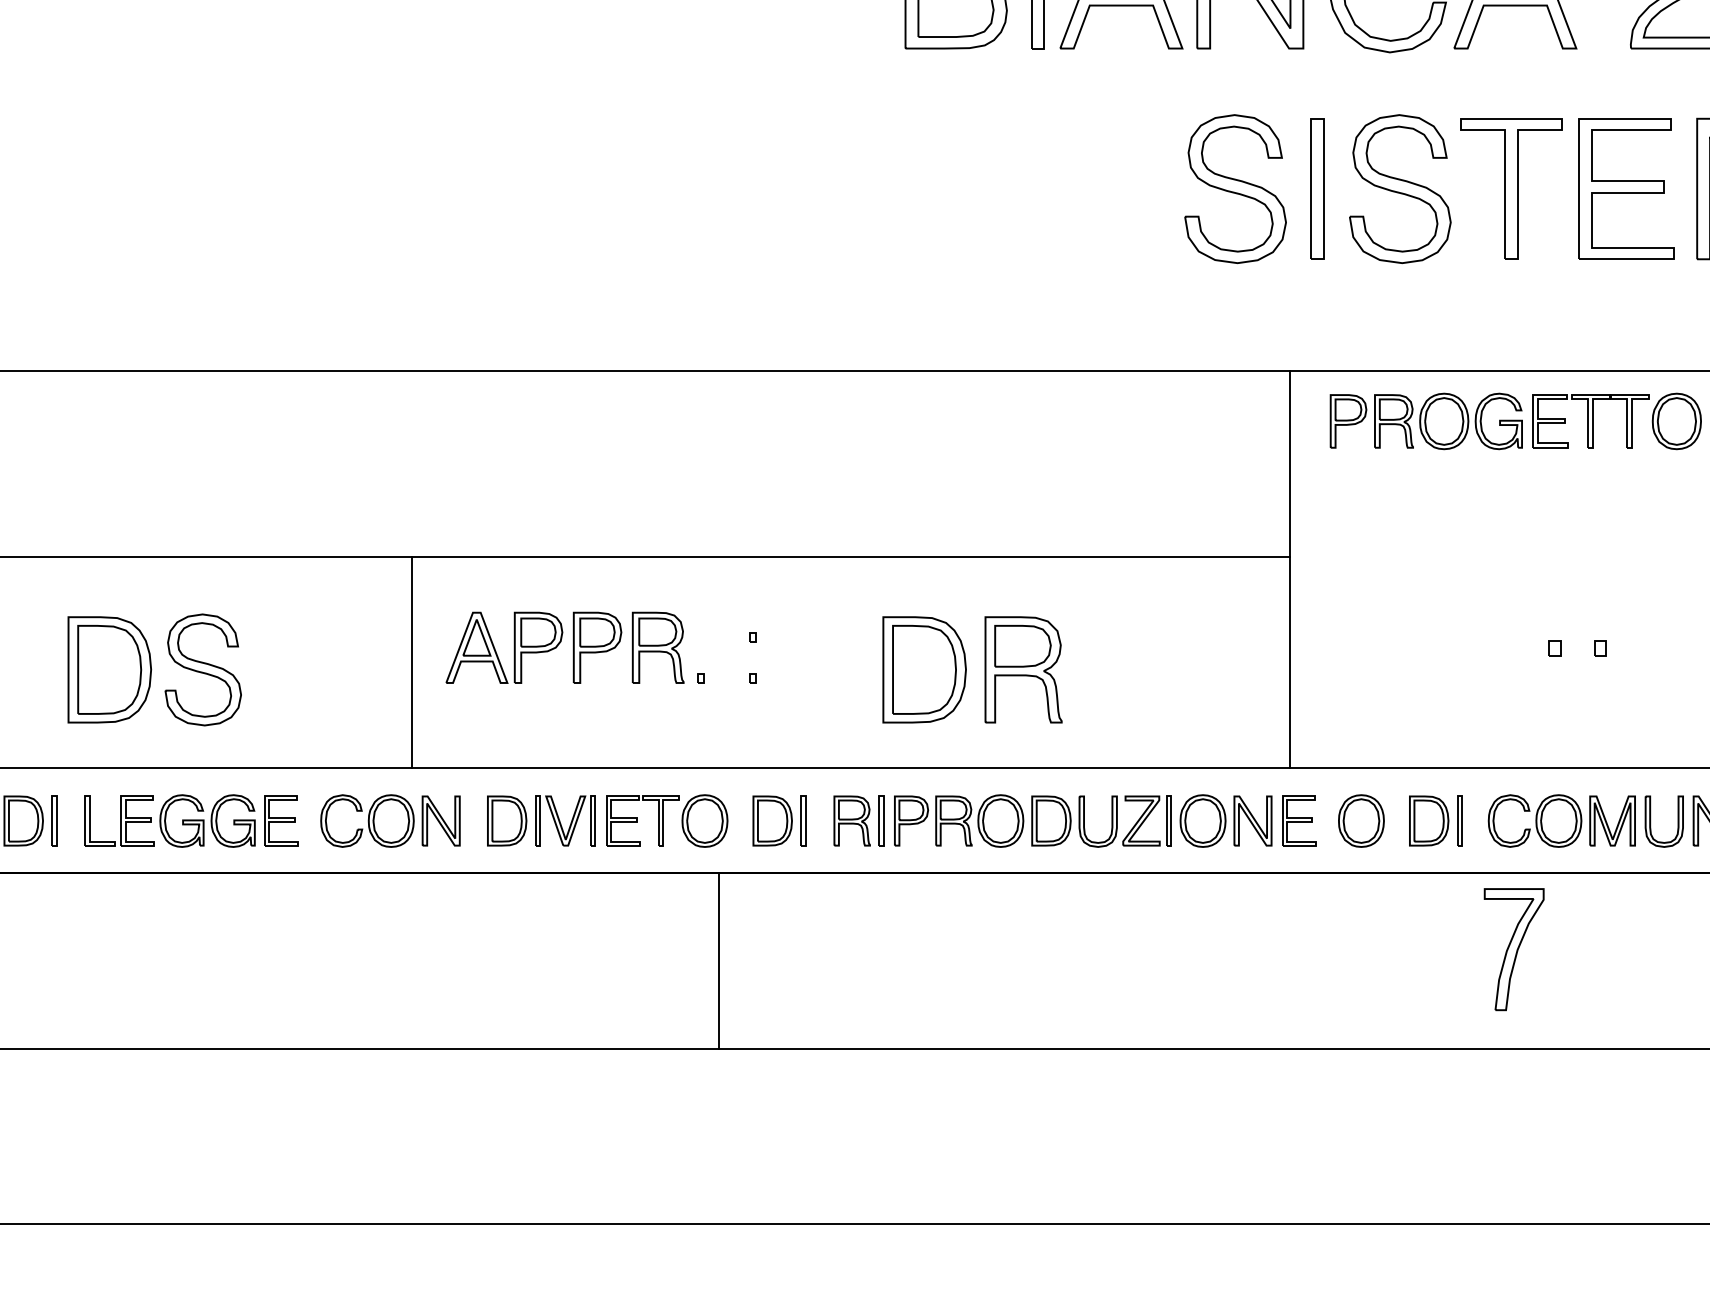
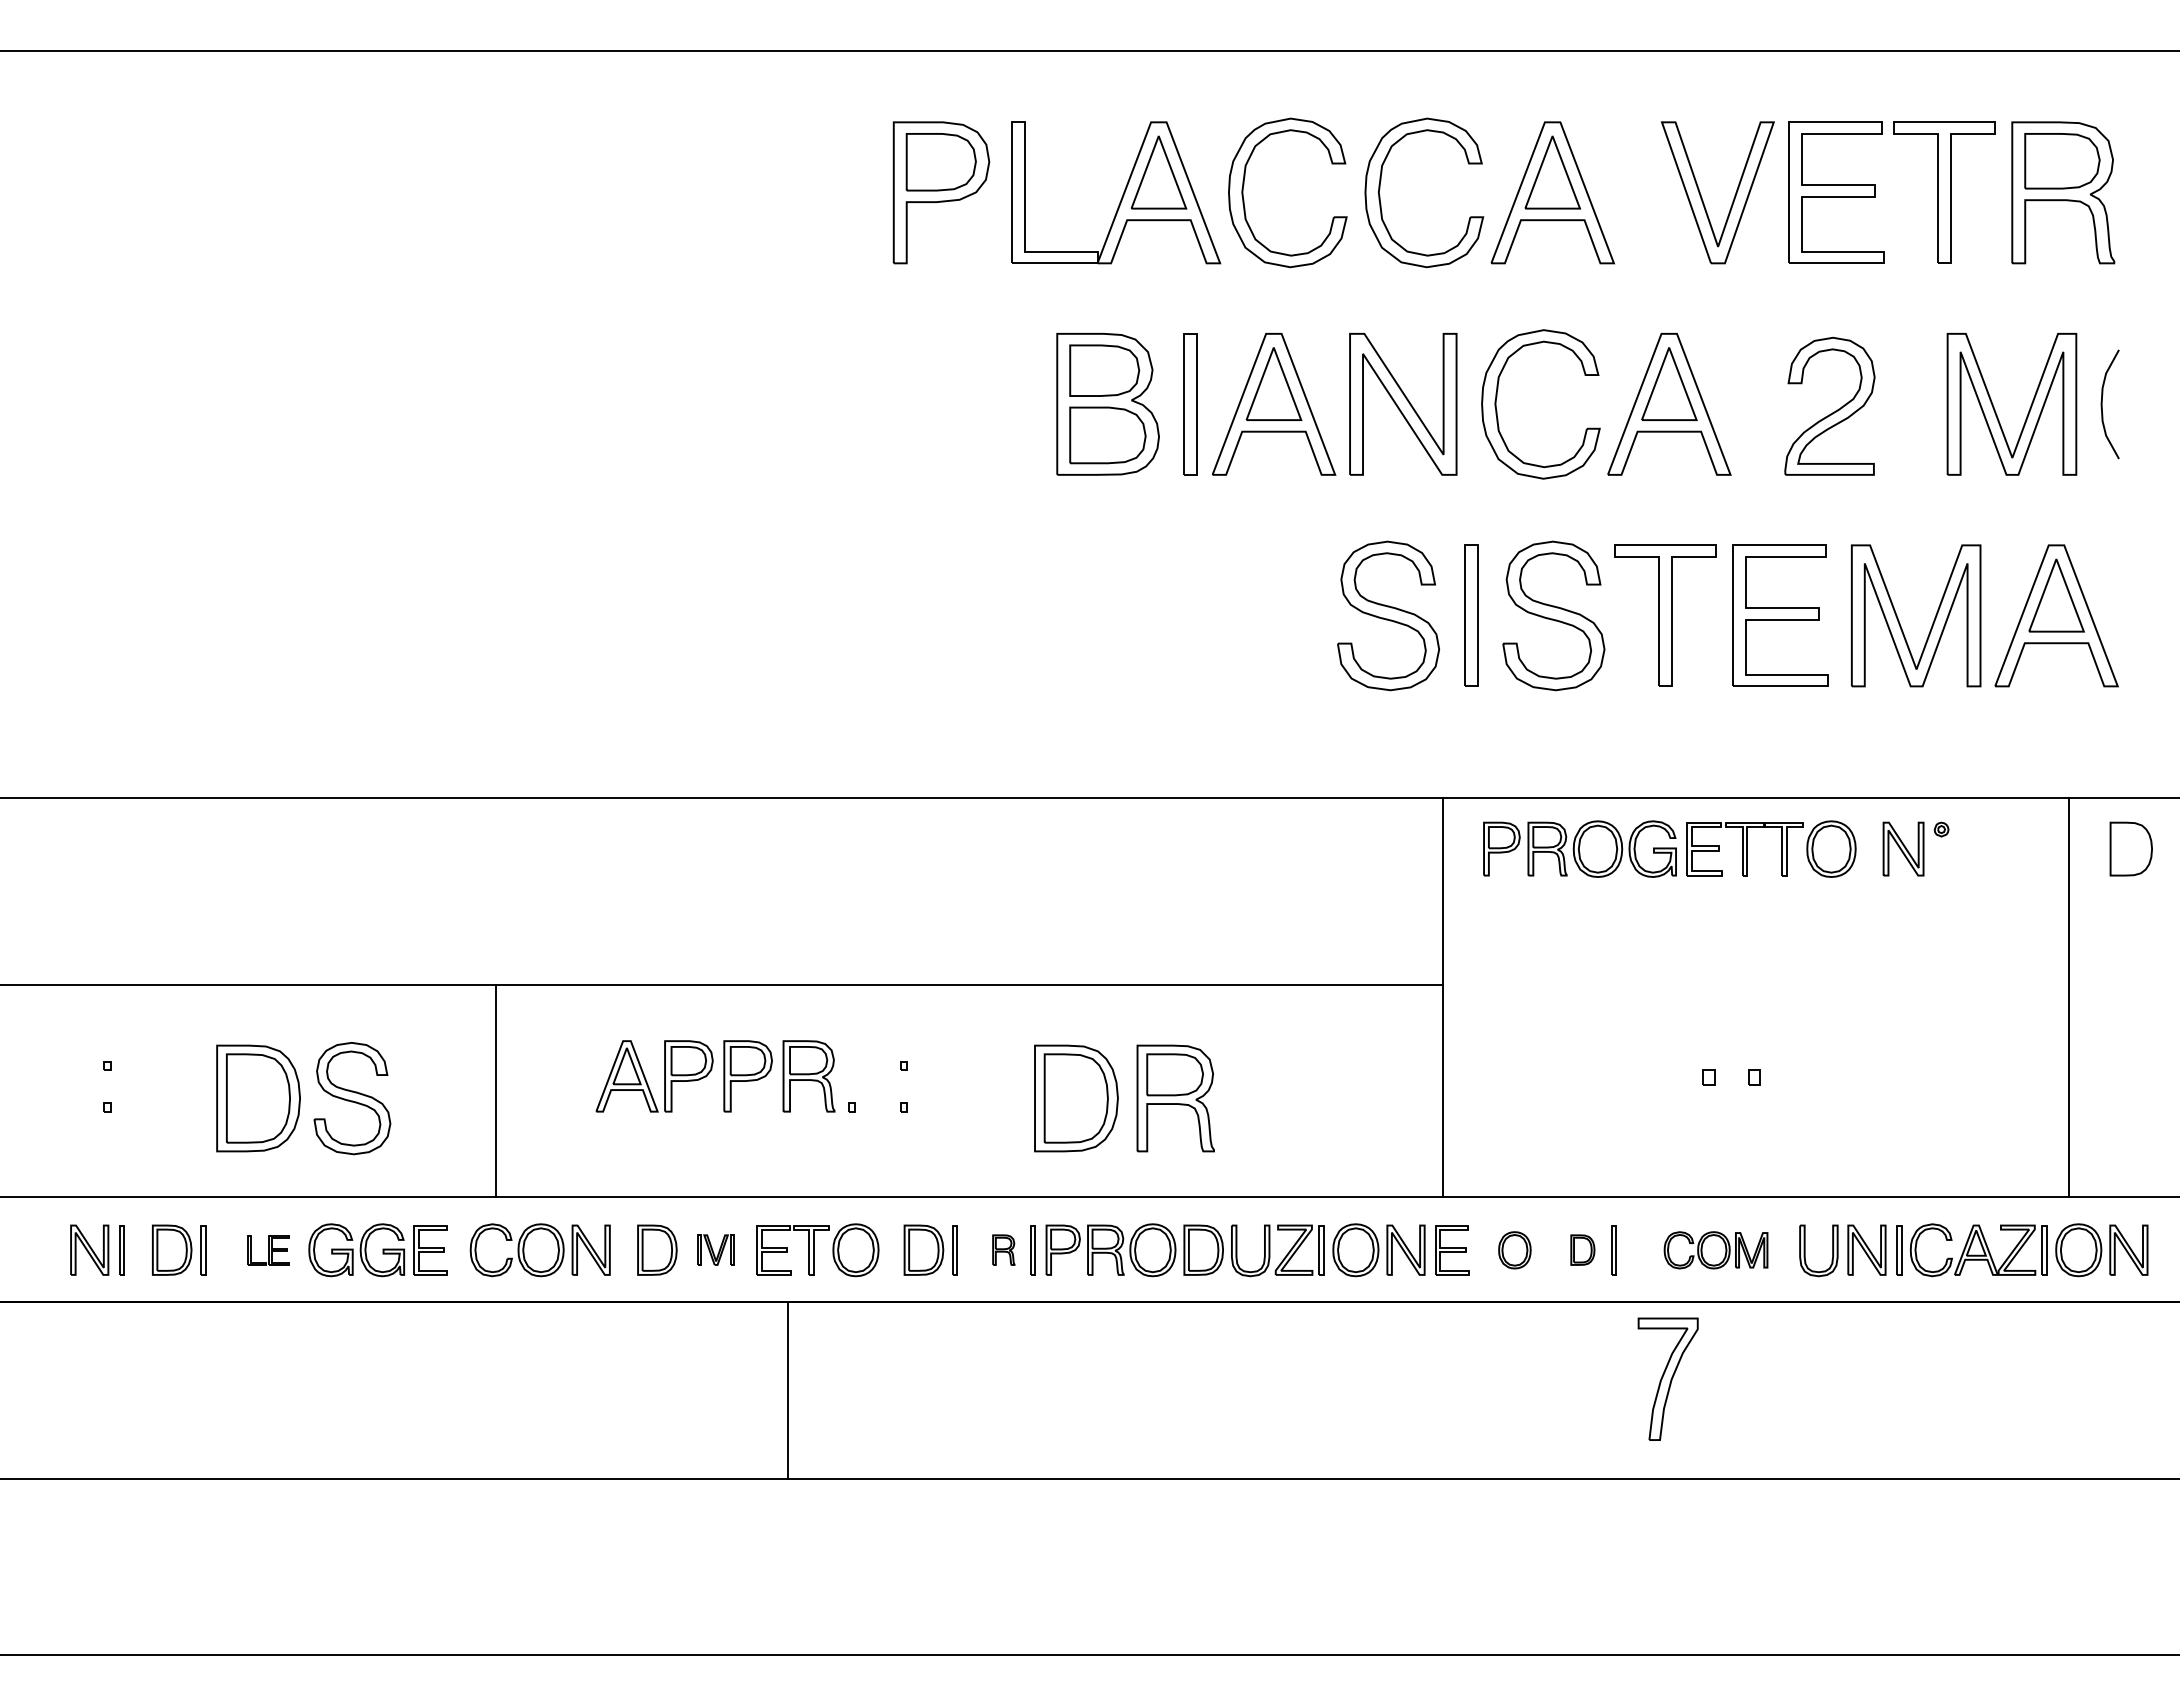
line: (411, 661) -> (495, 1090), moved
part: (565, 820) -> (715, 1249), size x0.6
part: (851, 820) -> (1003, 1249), size x0.6
part: (1428, 820) -> (1582, 1249), size x0.6
part: (119, 821) -> (268, 1250), size x0.6
part: (1361, 821) -> (1514, 1250), size x0.7
part: (1561, 821) -> (1715, 1250), size x0.7
line: (719, 960) -> (788, 1390), moved

